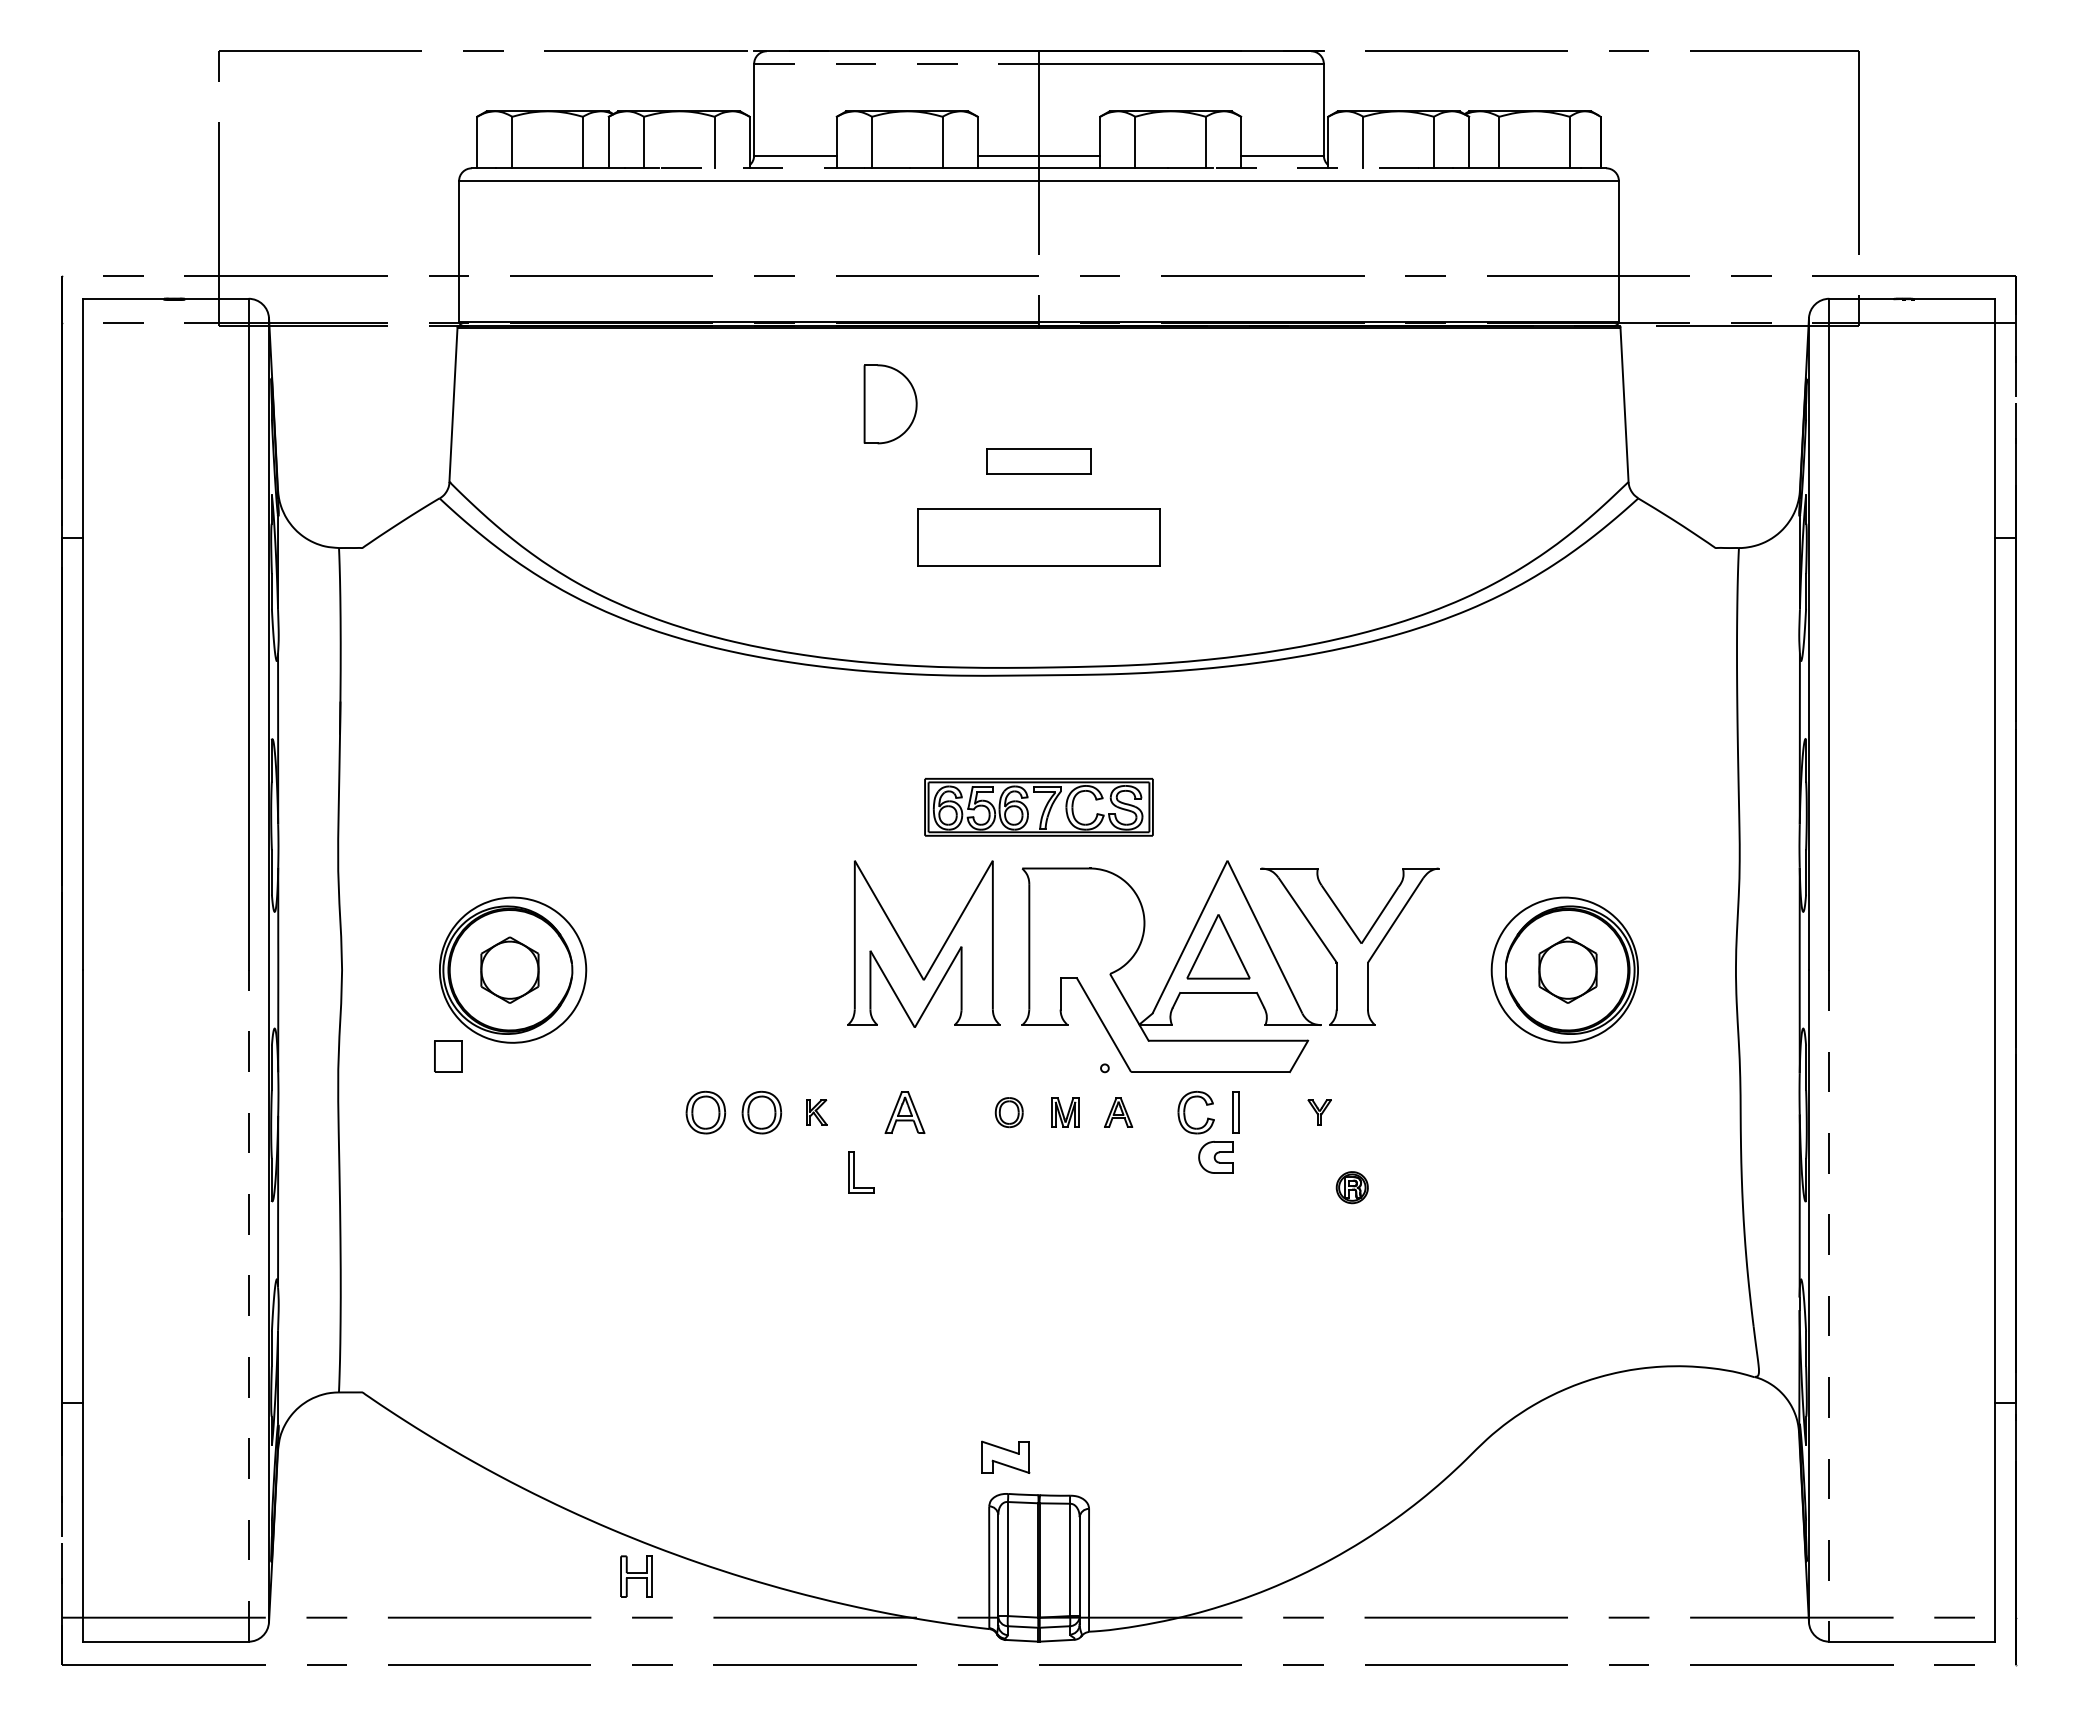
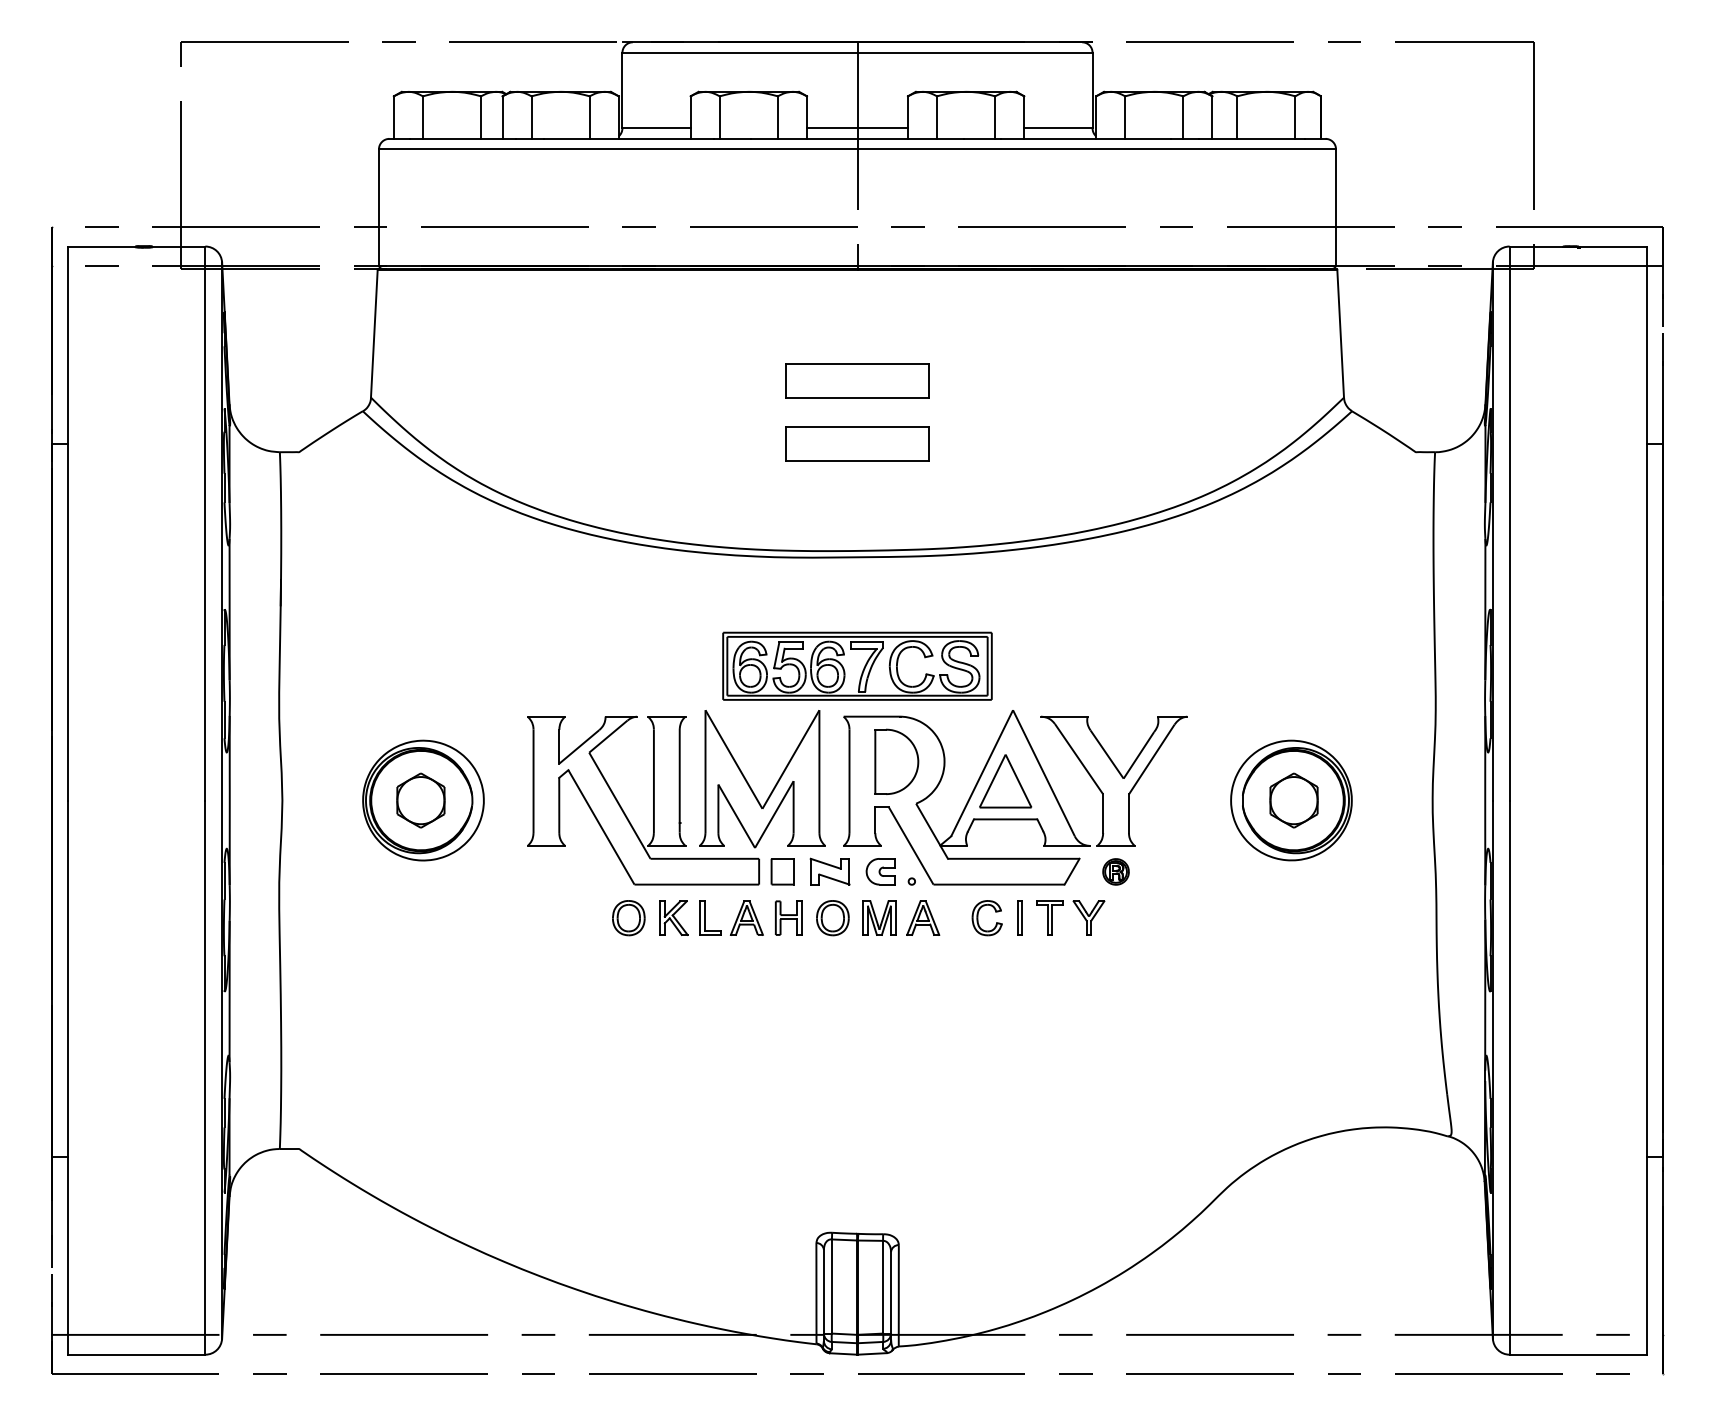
line: (896, 63) -> (739, 52), dashed -> solid
line: (761, 168) -> (628, 139), dashed -> solid
line: (1315, 168) -> (1085, 139), dashed -> solid
part: (890, 404) -> (896, 762), moved
part: (1038, 461) -> (857, 380), size x1.67
part: (1038, 537) -> (857, 443), size x0.71
part: (1038, 806) -> (857, 665), size x1.43
part: (791, 969) -> (653, 800), added
part: (448, 1056) -> (782, 871), moved
part: (705, 1112) -> (582, 918), removed
part: (816, 1112) -> (673, 918), size x1.67
part: (1009, 1112) -> (833, 918), size x1.43
part: (1065, 1112) -> (879, 918), size x1.43
part: (1118, 1112) -> (923, 918), size x1.43
part: (1271, 1112) -> (1049, 918), added
part: (1319, 1112) -> (1088, 918), size x1.67
part: (1215, 1157) -> (880, 871), moved
part: (854, 1172) -> (705, 918), moved
part: (1351, 1187) -> (1115, 871), moved
line: (248, 1305) -> (205, 1077), dashed -> solid
line: (1829, 1305) -> (1509, 1077), dashed -> solid
part: (1005, 1456) -> (829, 870), moved
part: (636, 1576) -> (788, 918), moved

